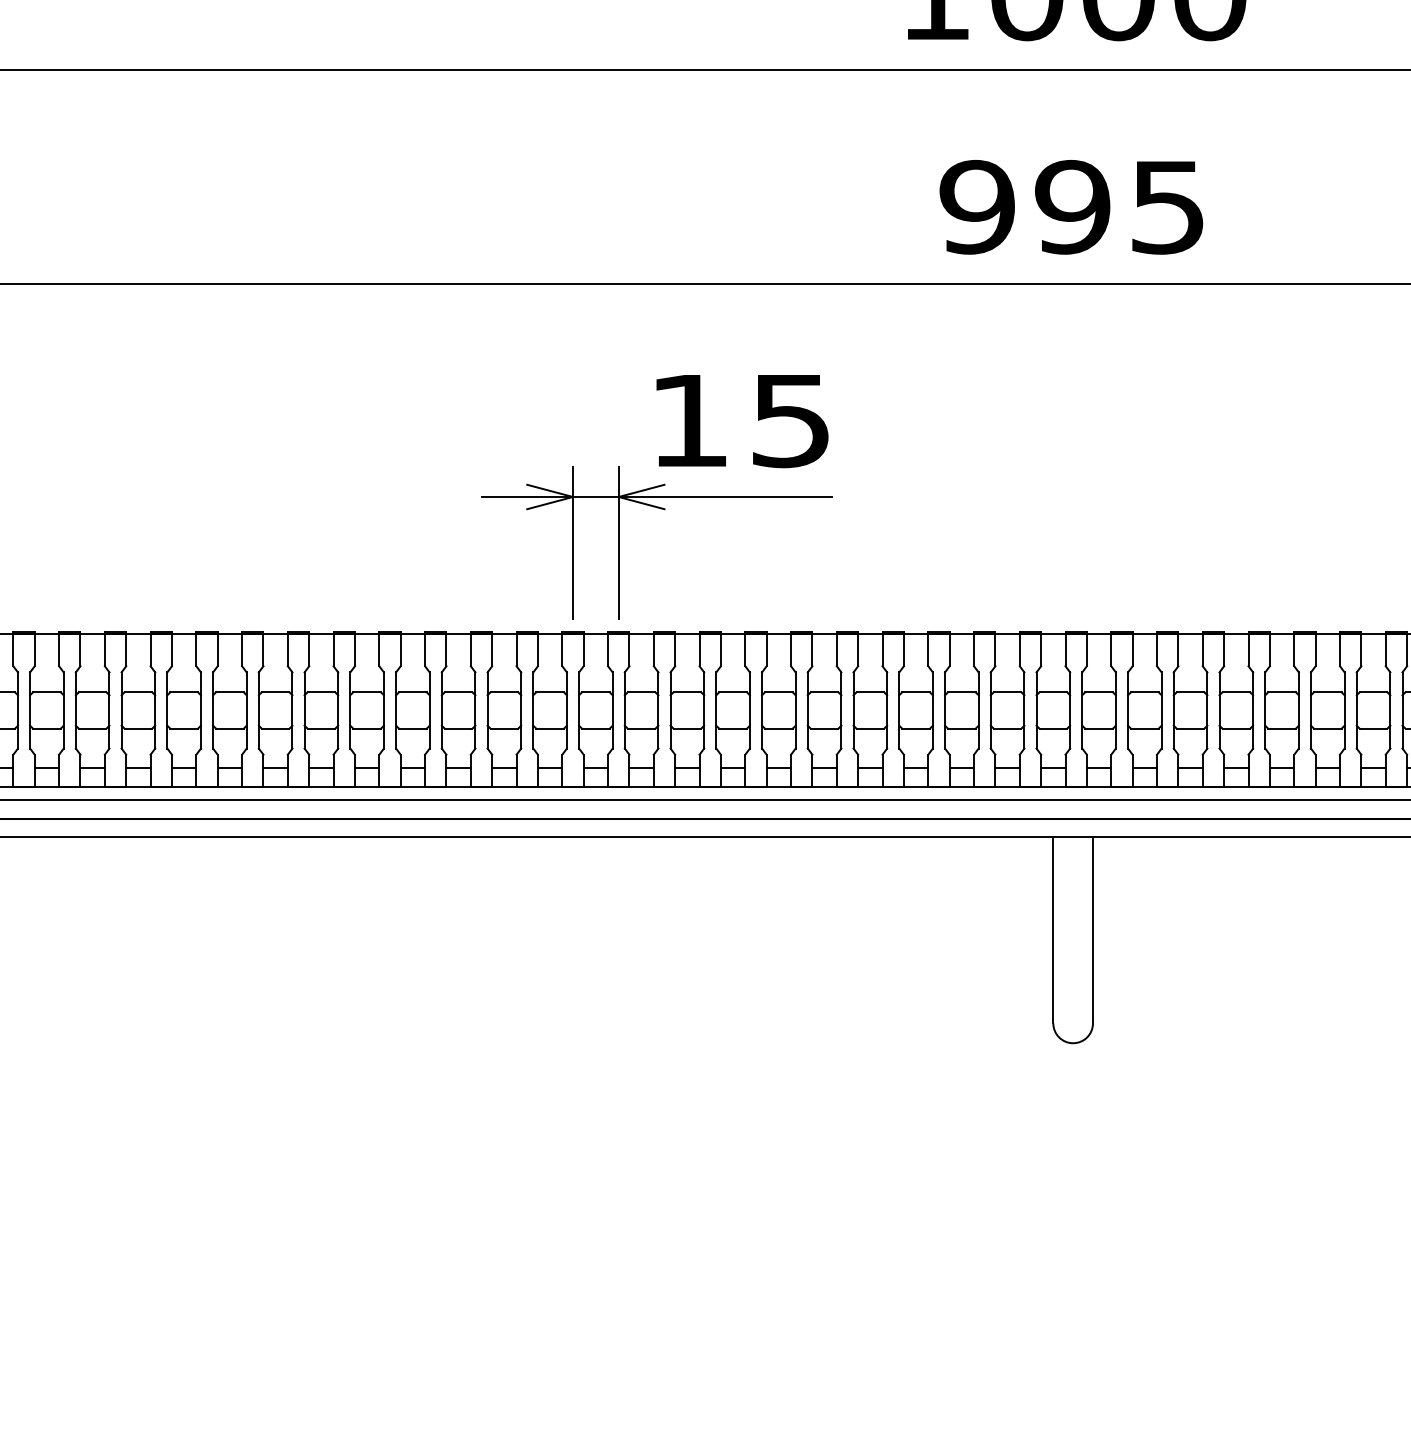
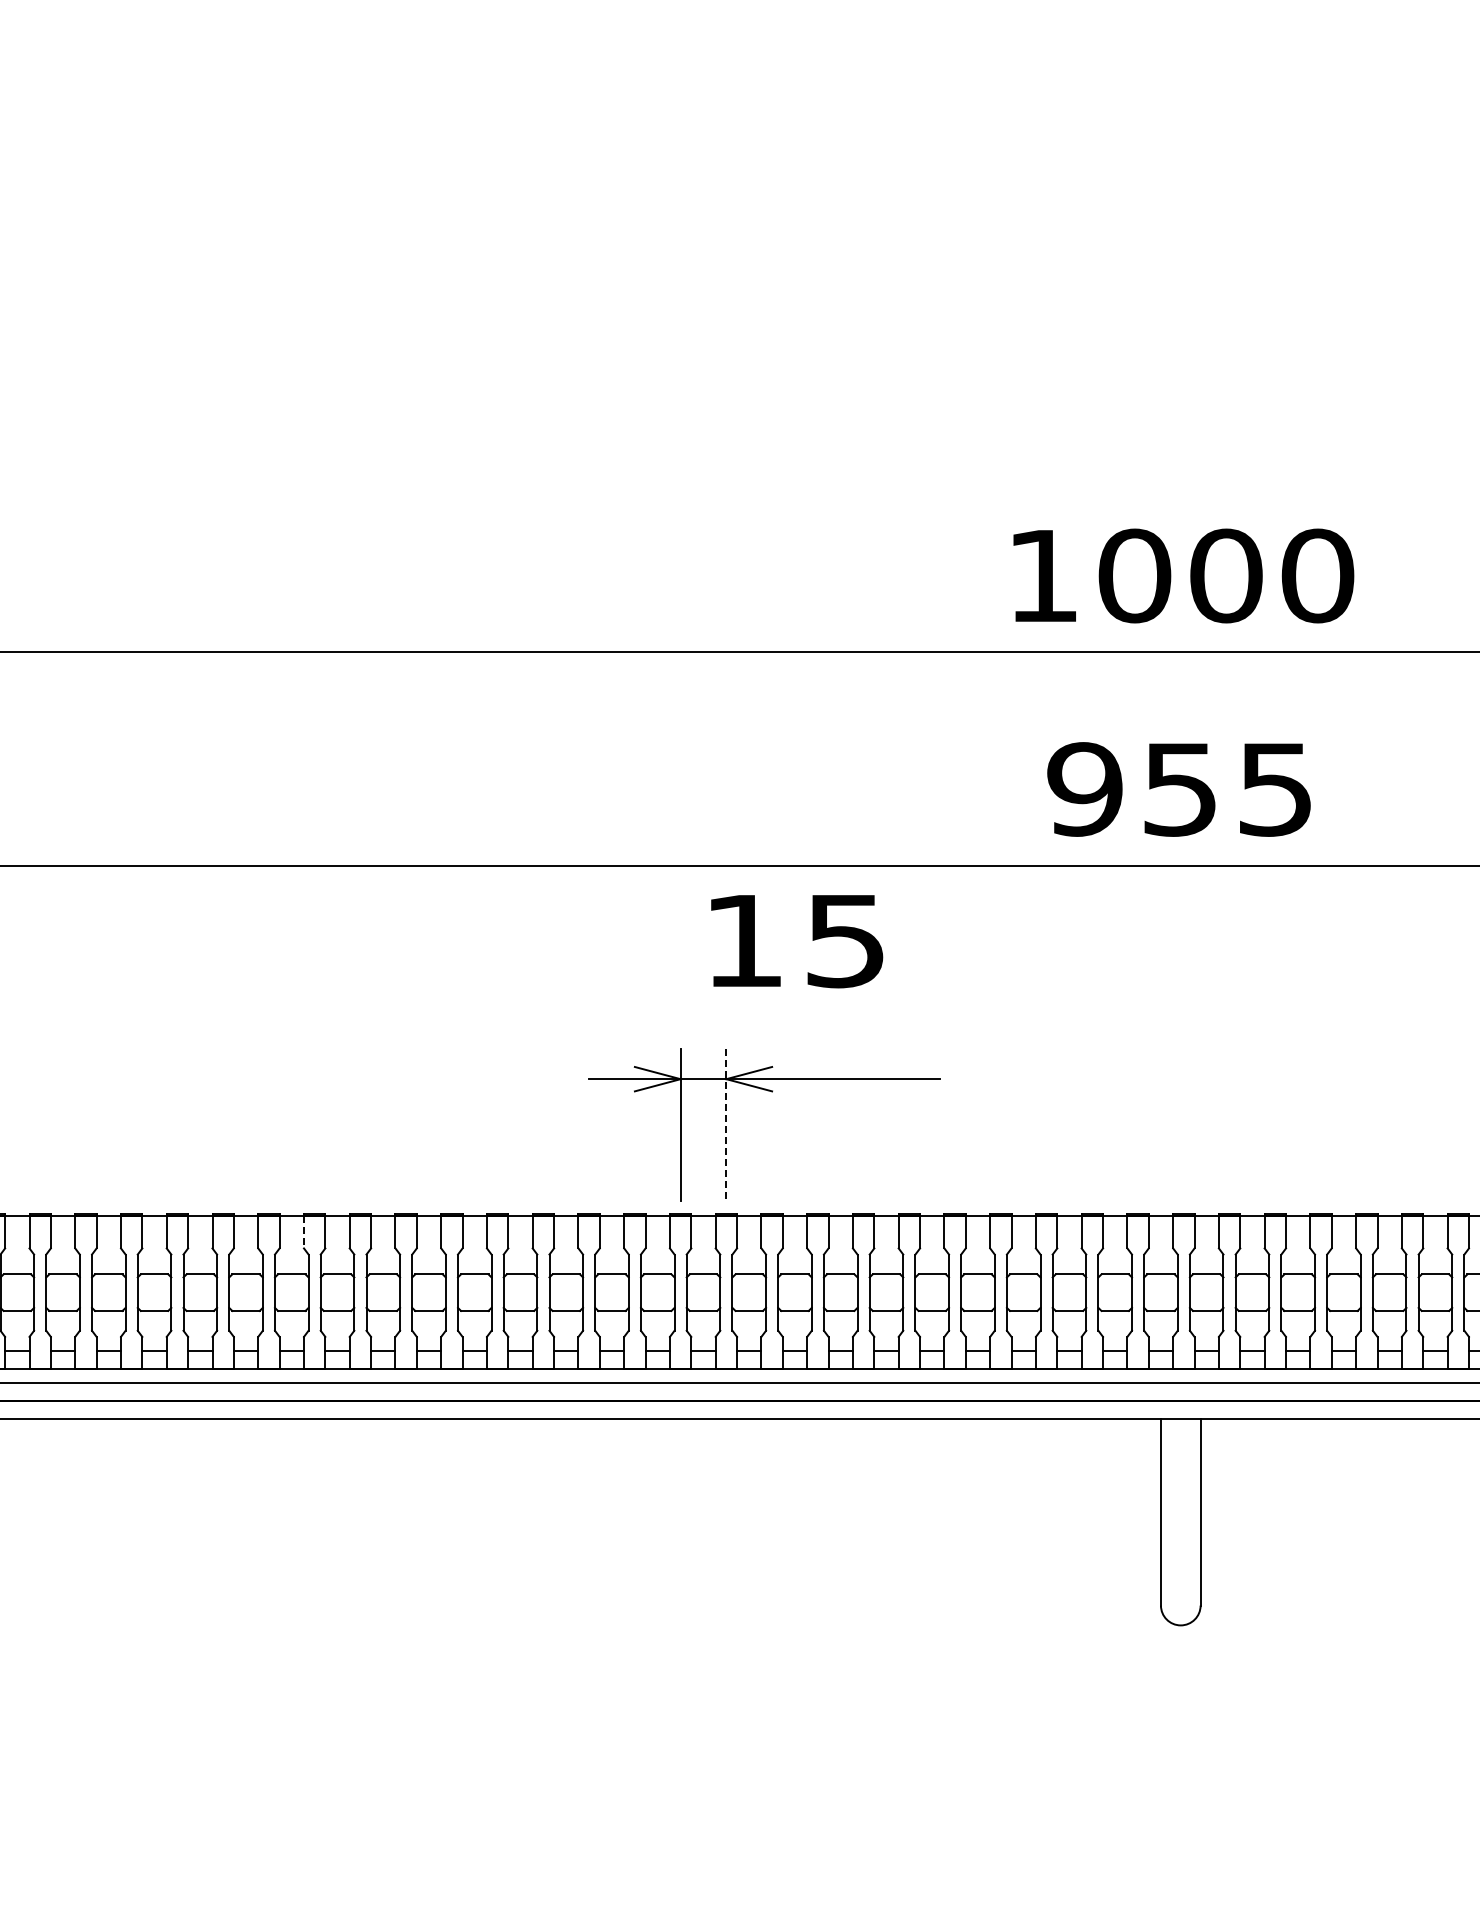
text: (1071, 207) -> (1179, 789), 995 -> 955
text: (742, 421) -> (797, 941), moved
line: (618, 543) -> (726, 1125), solid -> dashed
line: (195, 650) -> (303, 1232), solid -> dashed

